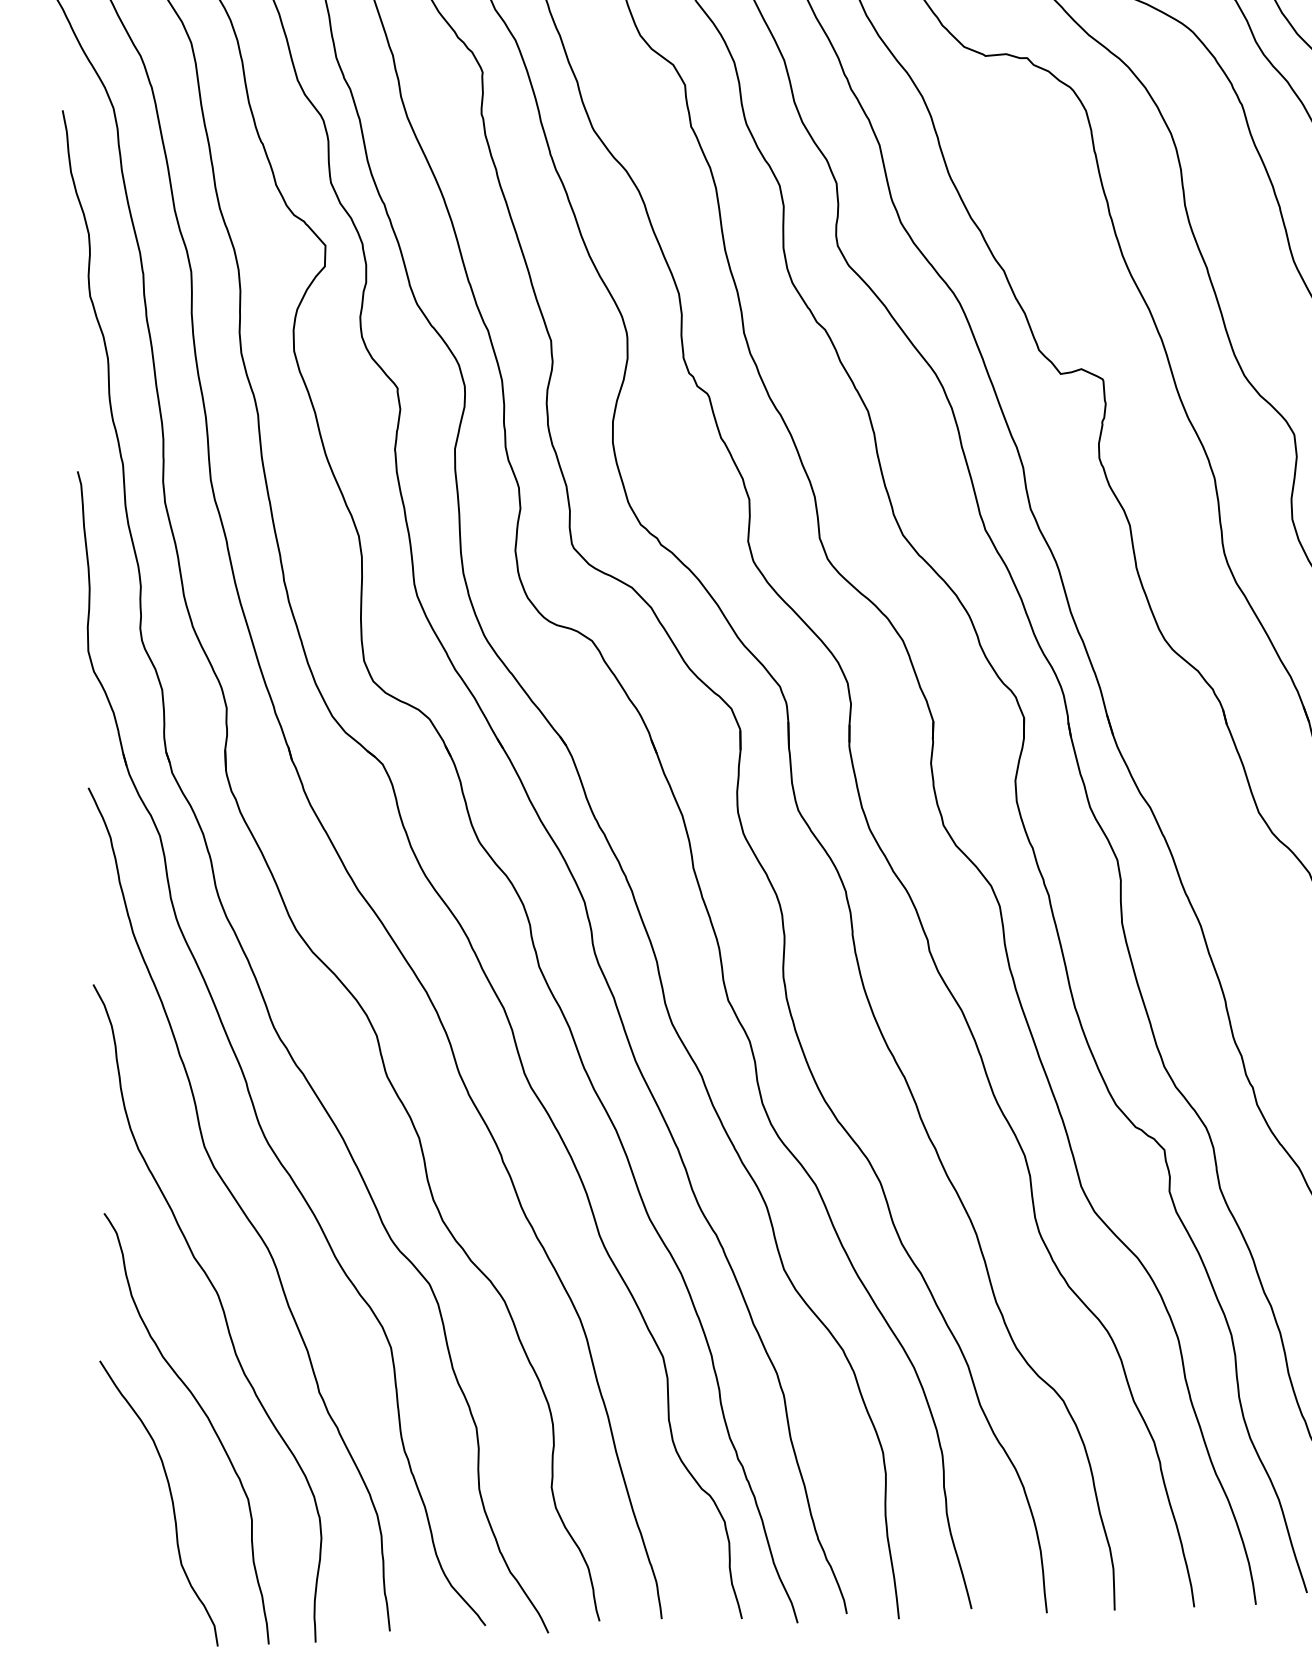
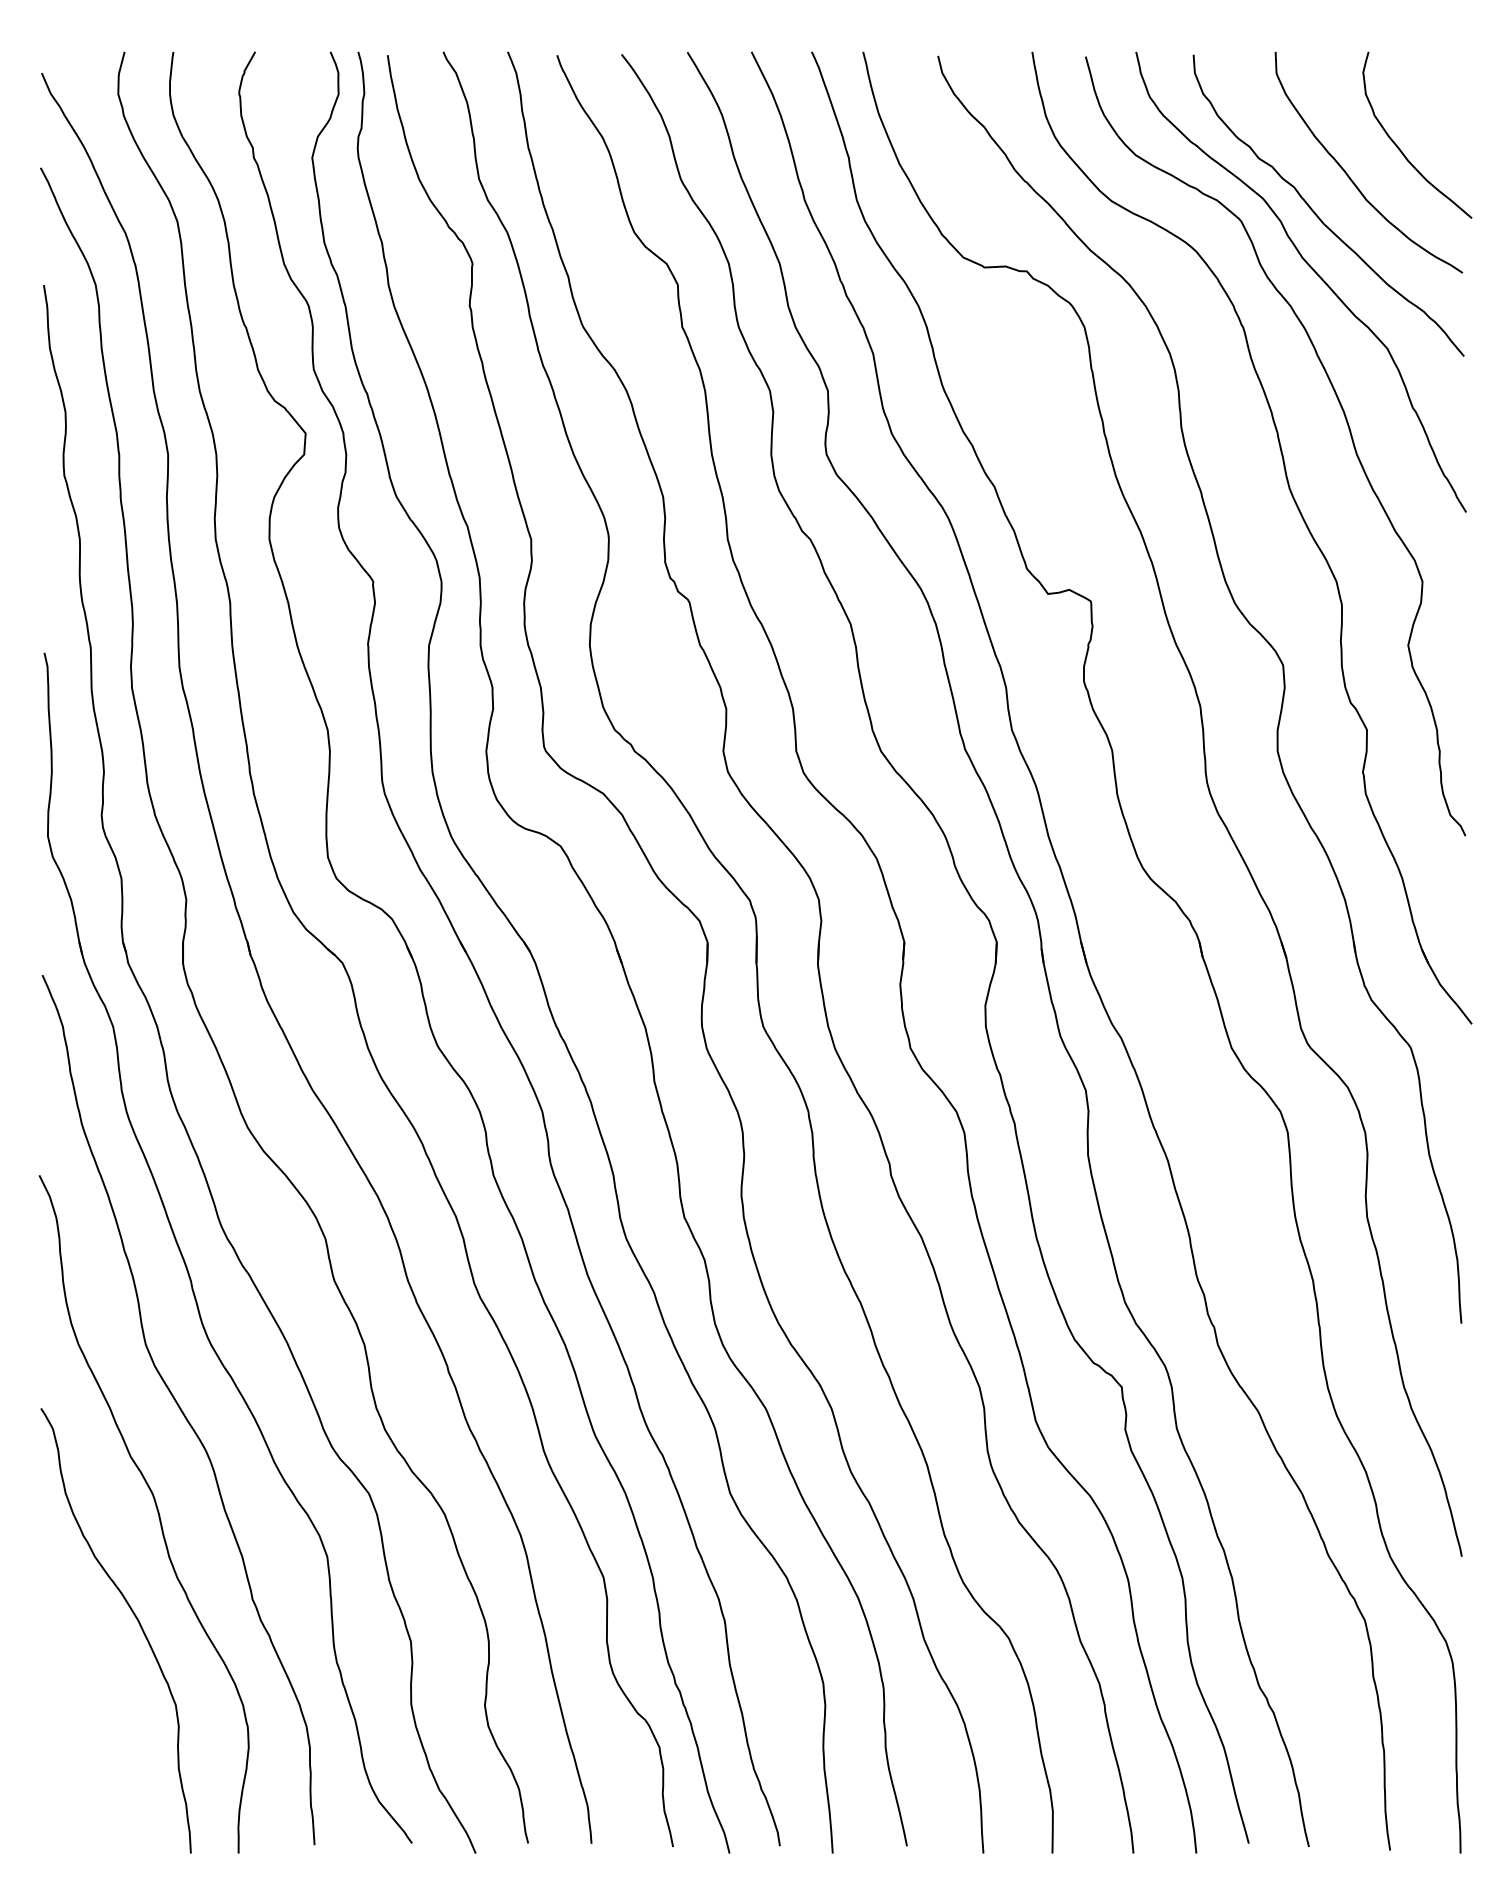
curve: (171, 1500) -> (97, 1703), removed

